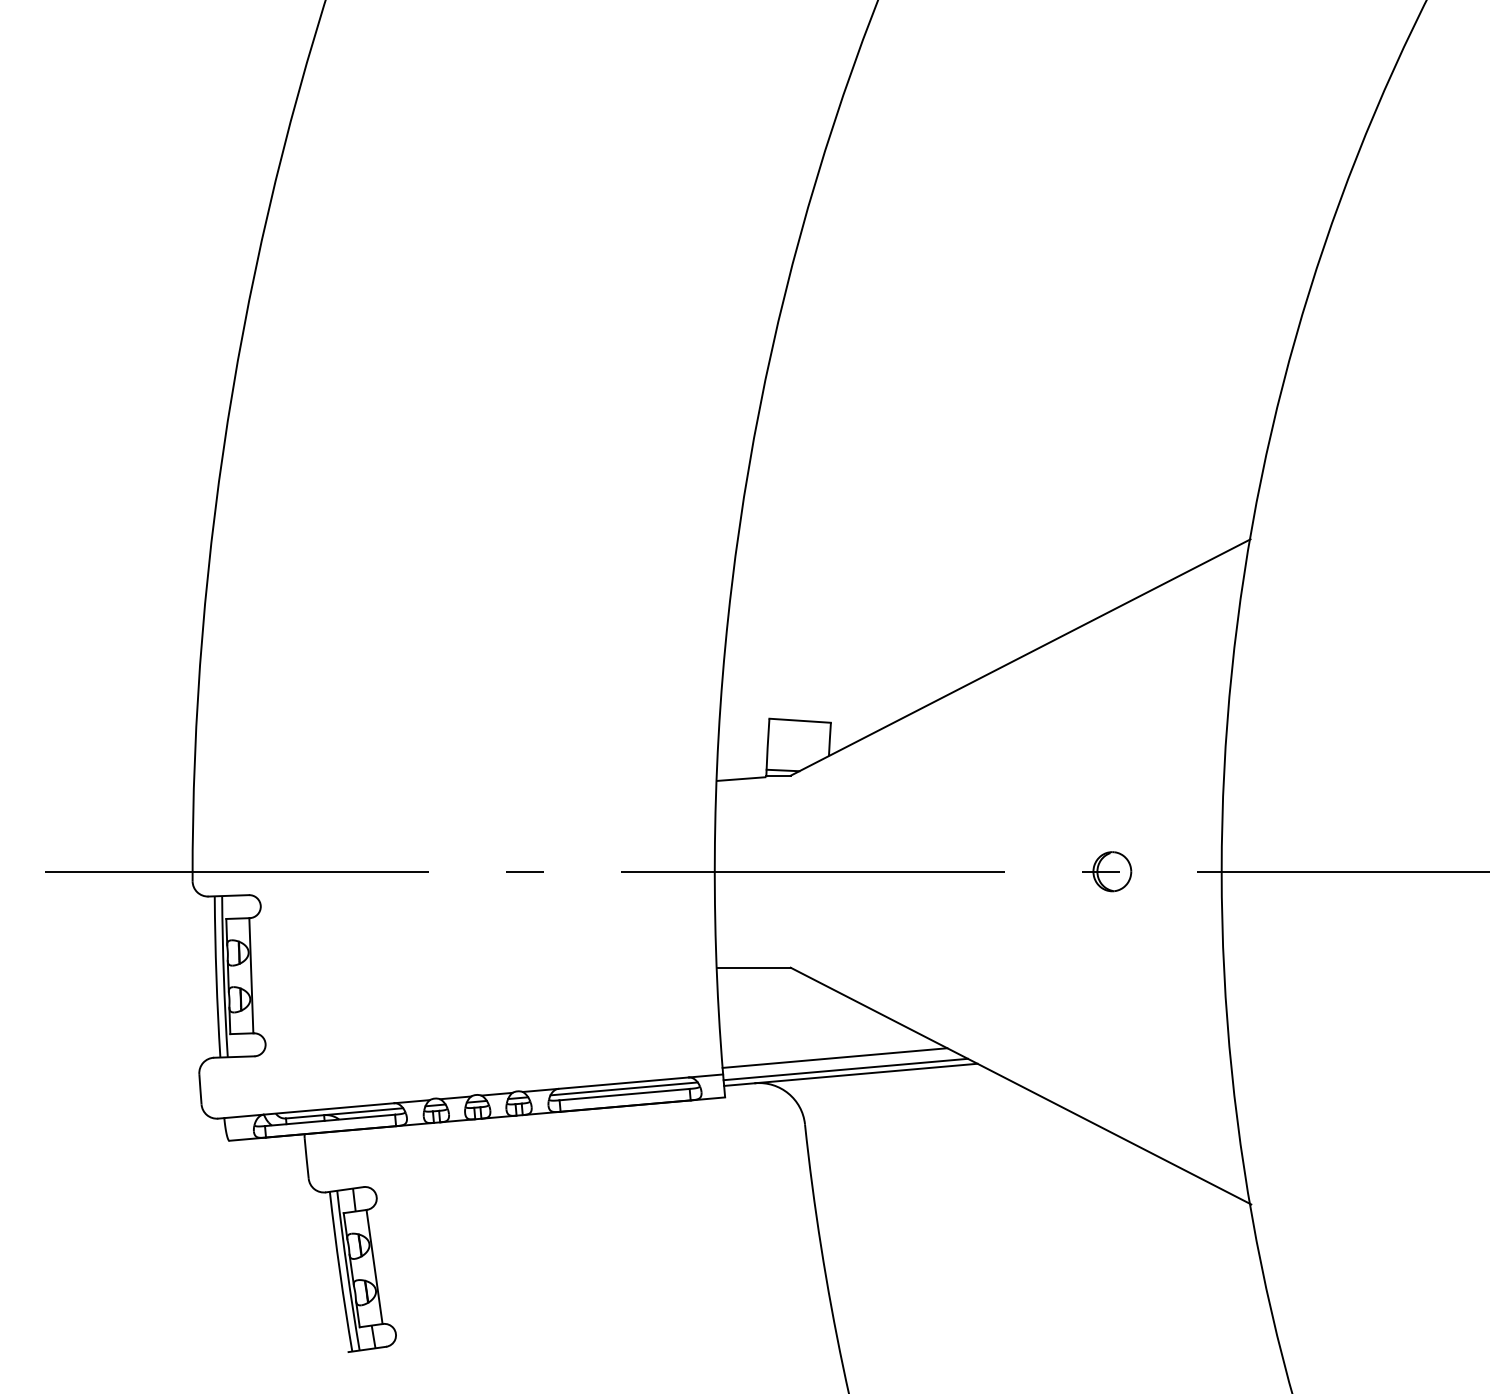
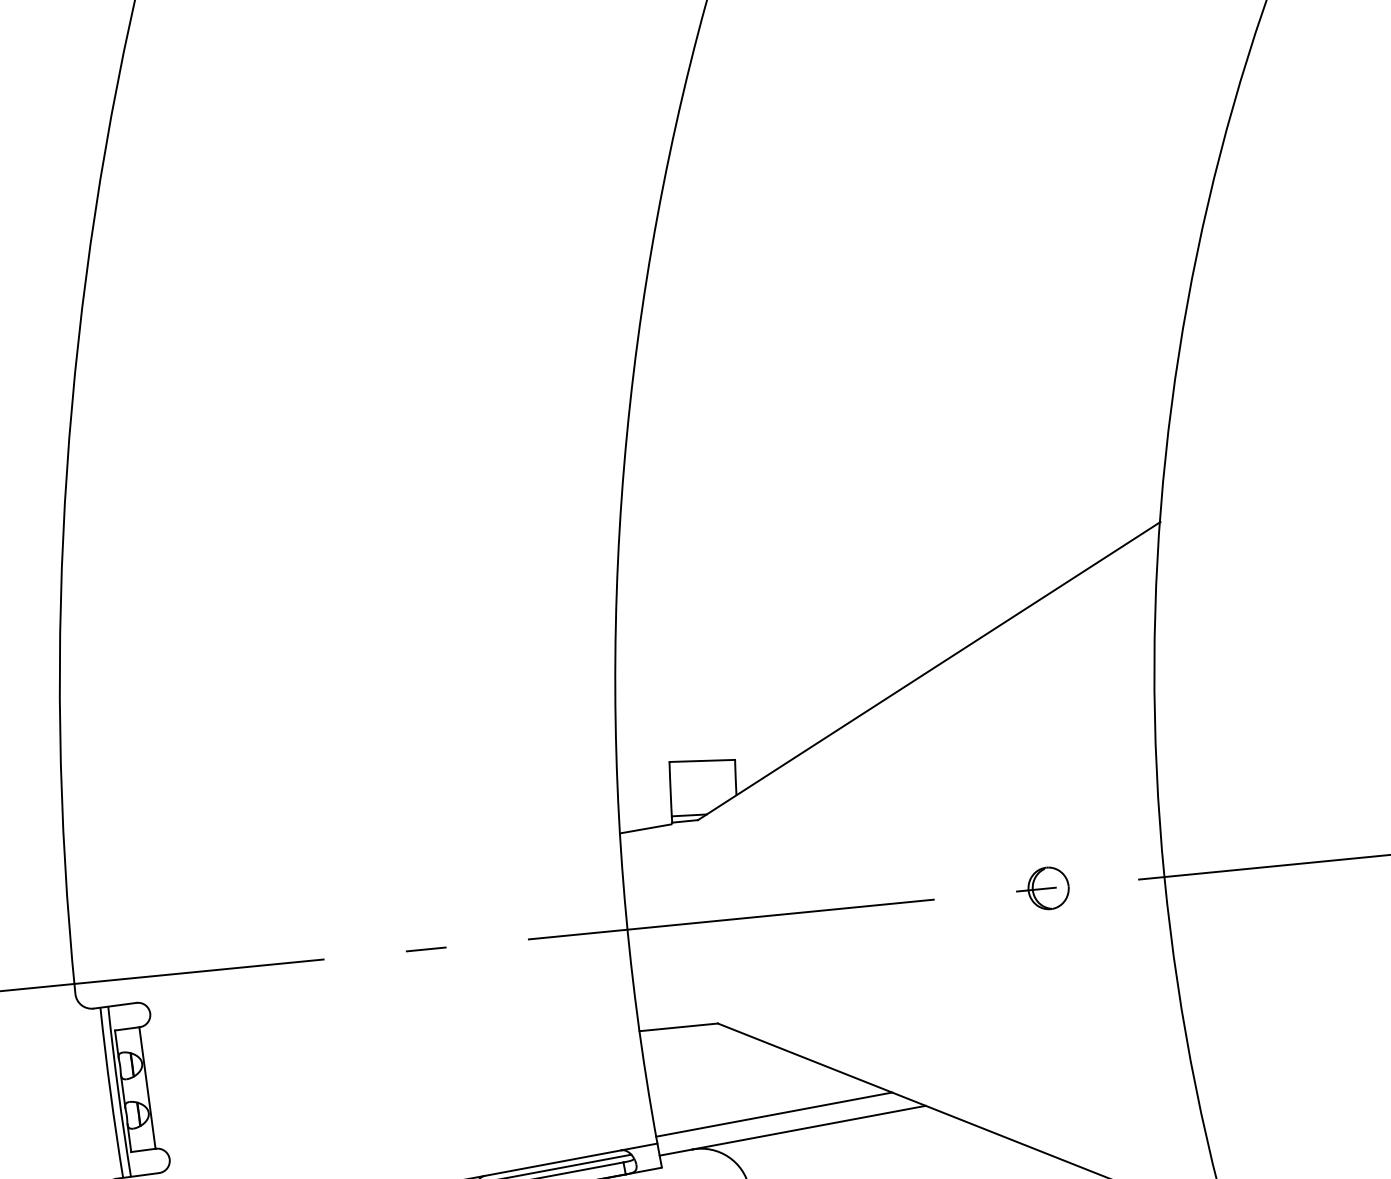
line: (845, 1069) -> (786, 1125), removed

